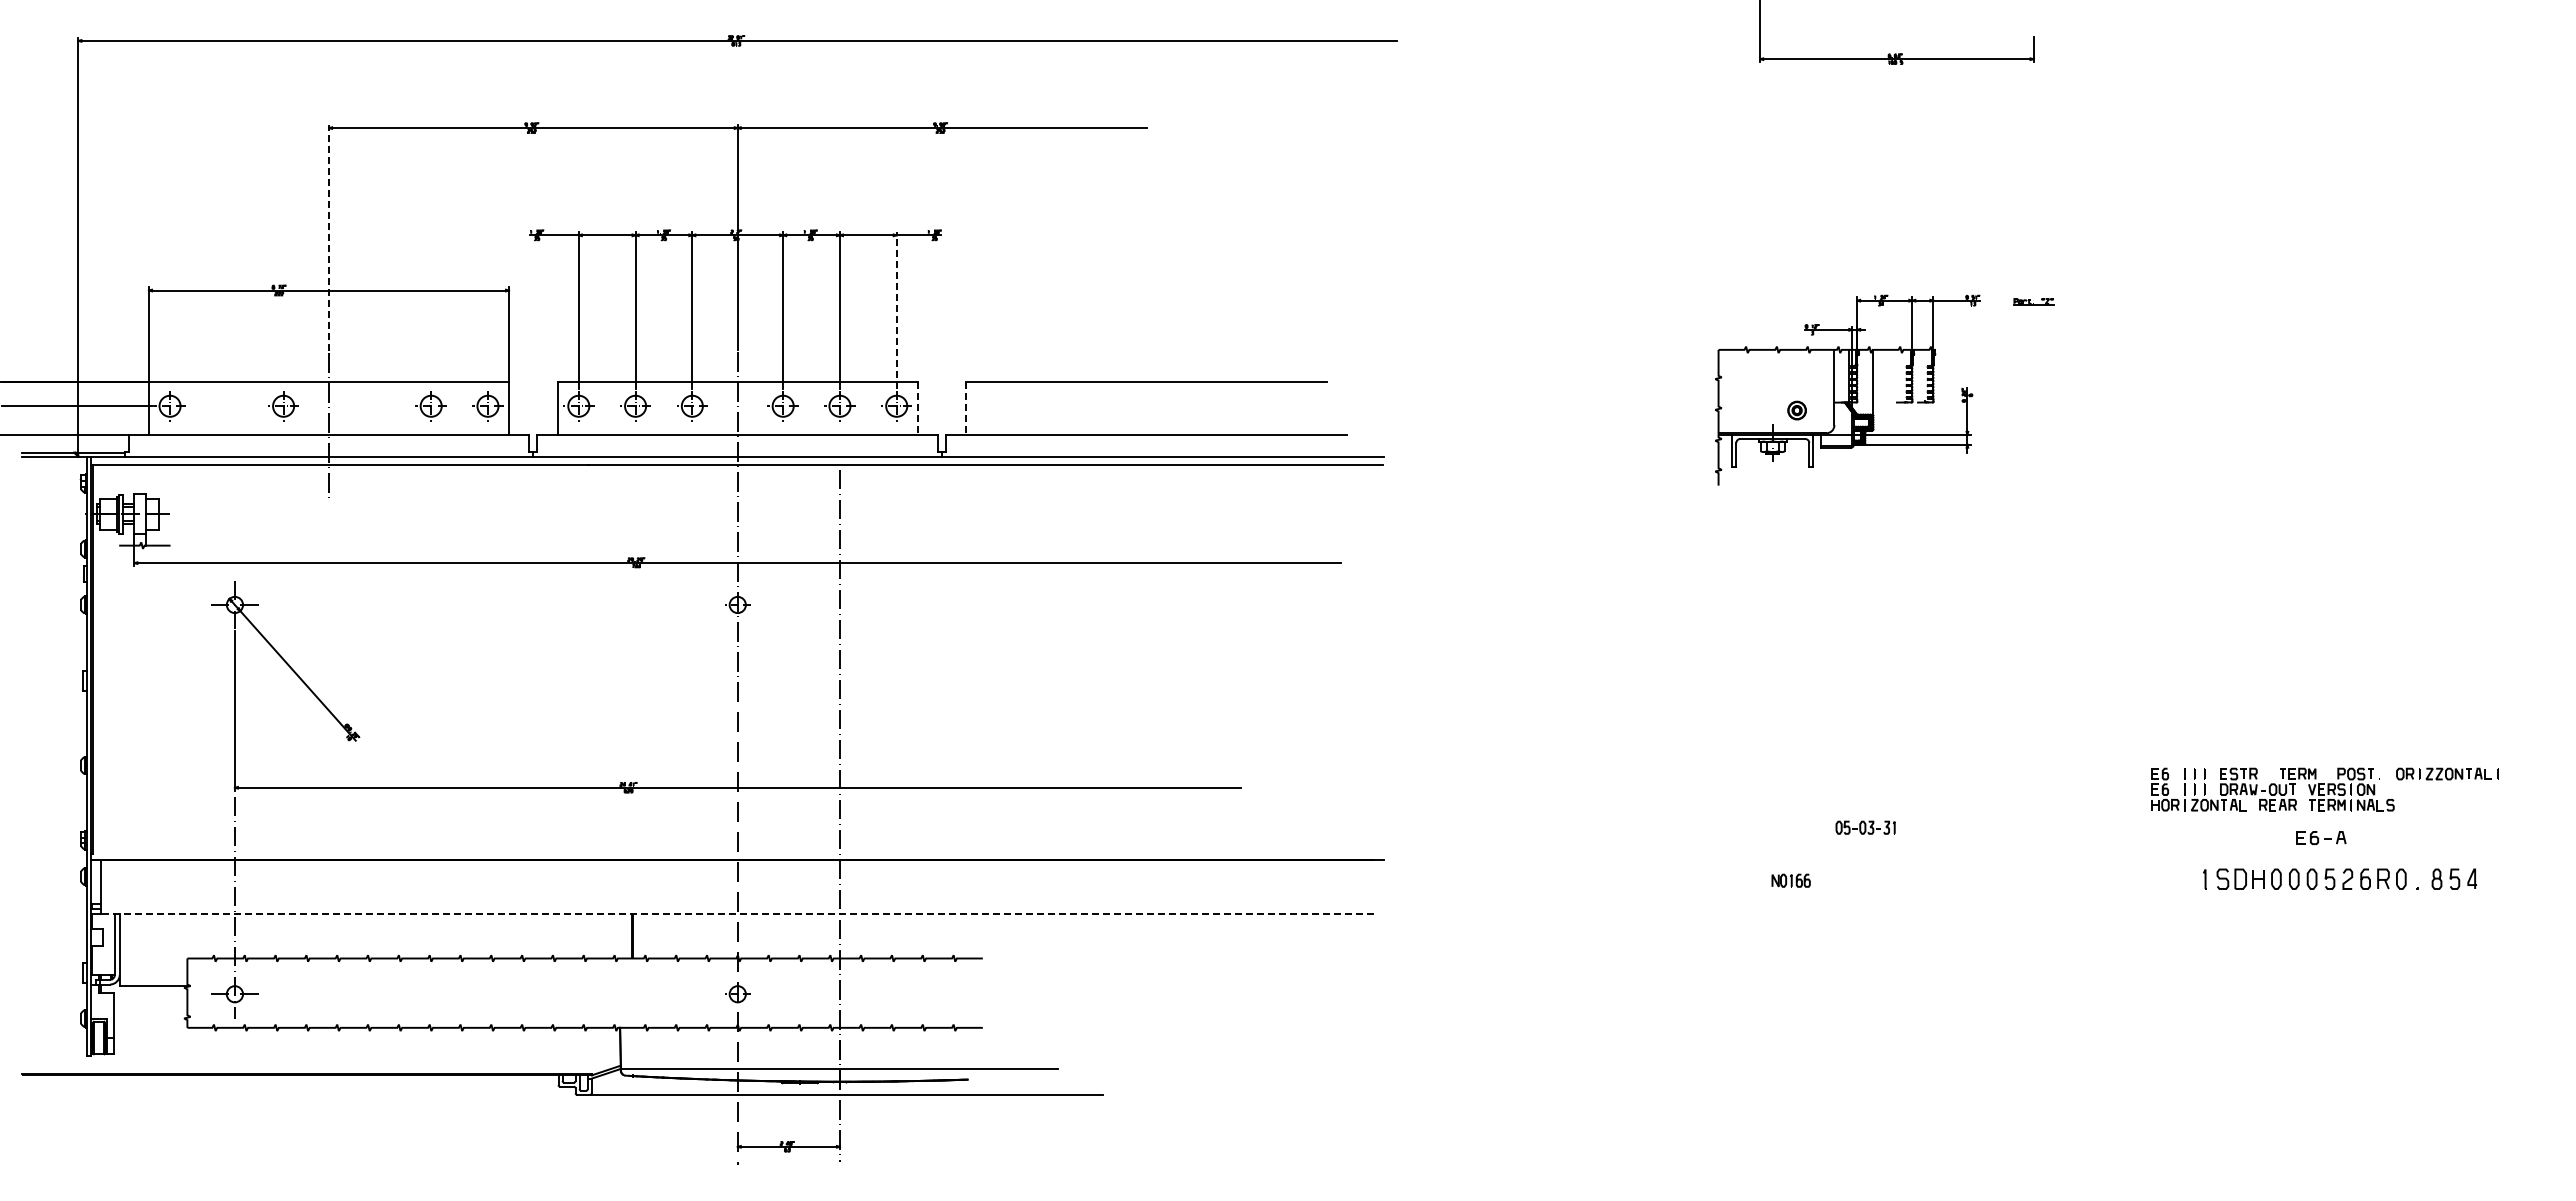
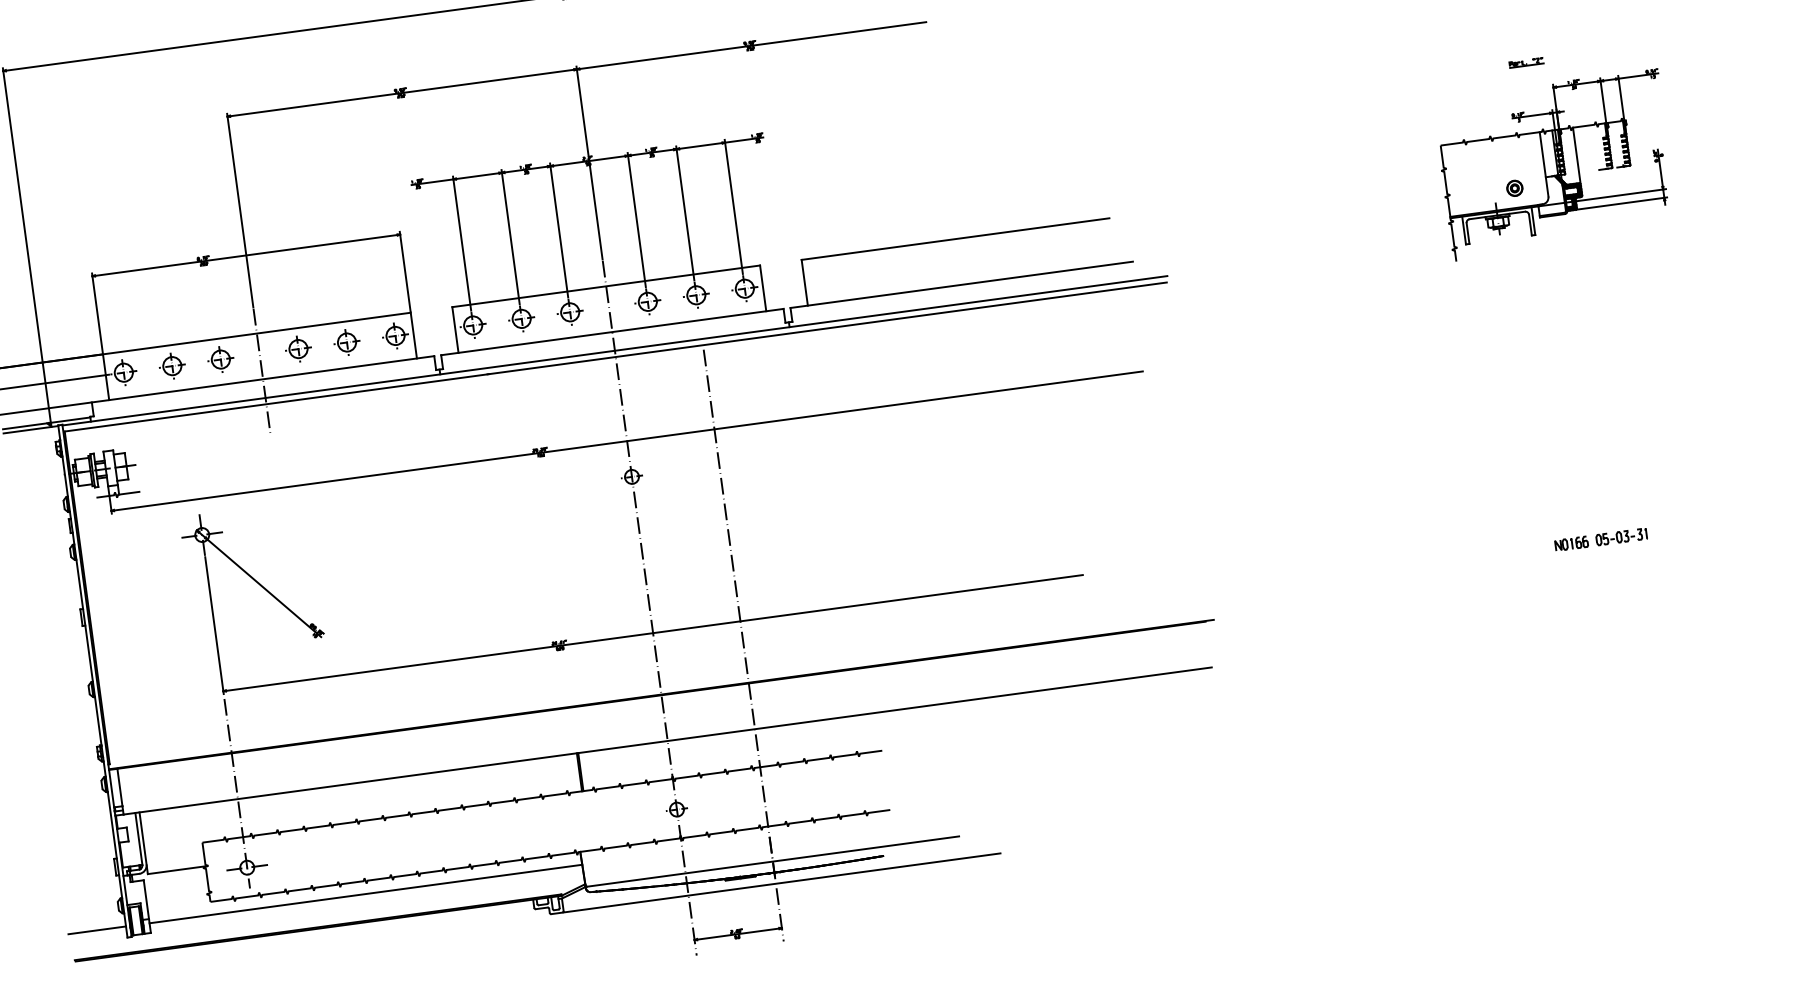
line: (329, 237) -> (240, 210), dashed -> solid
part: (2033, 301) -> (1526, 62), moved
line: (896, 310) -> (733, 206), dashed -> solid
part: (226, 406) -> (172, 366), added
part: (374, 406) -> (298, 349), added
line: (917, 408) -> (762, 288), dashed -> solid
line: (966, 408) -> (804, 282), dashed -> solid
part: (1790, 880) -> (1571, 543), moved
line: (737, 913) -> (667, 740), dashed -> solid
line: (52, 1042) -> (96, 930), added
line: (367, 1042) -> (366, 893), added

